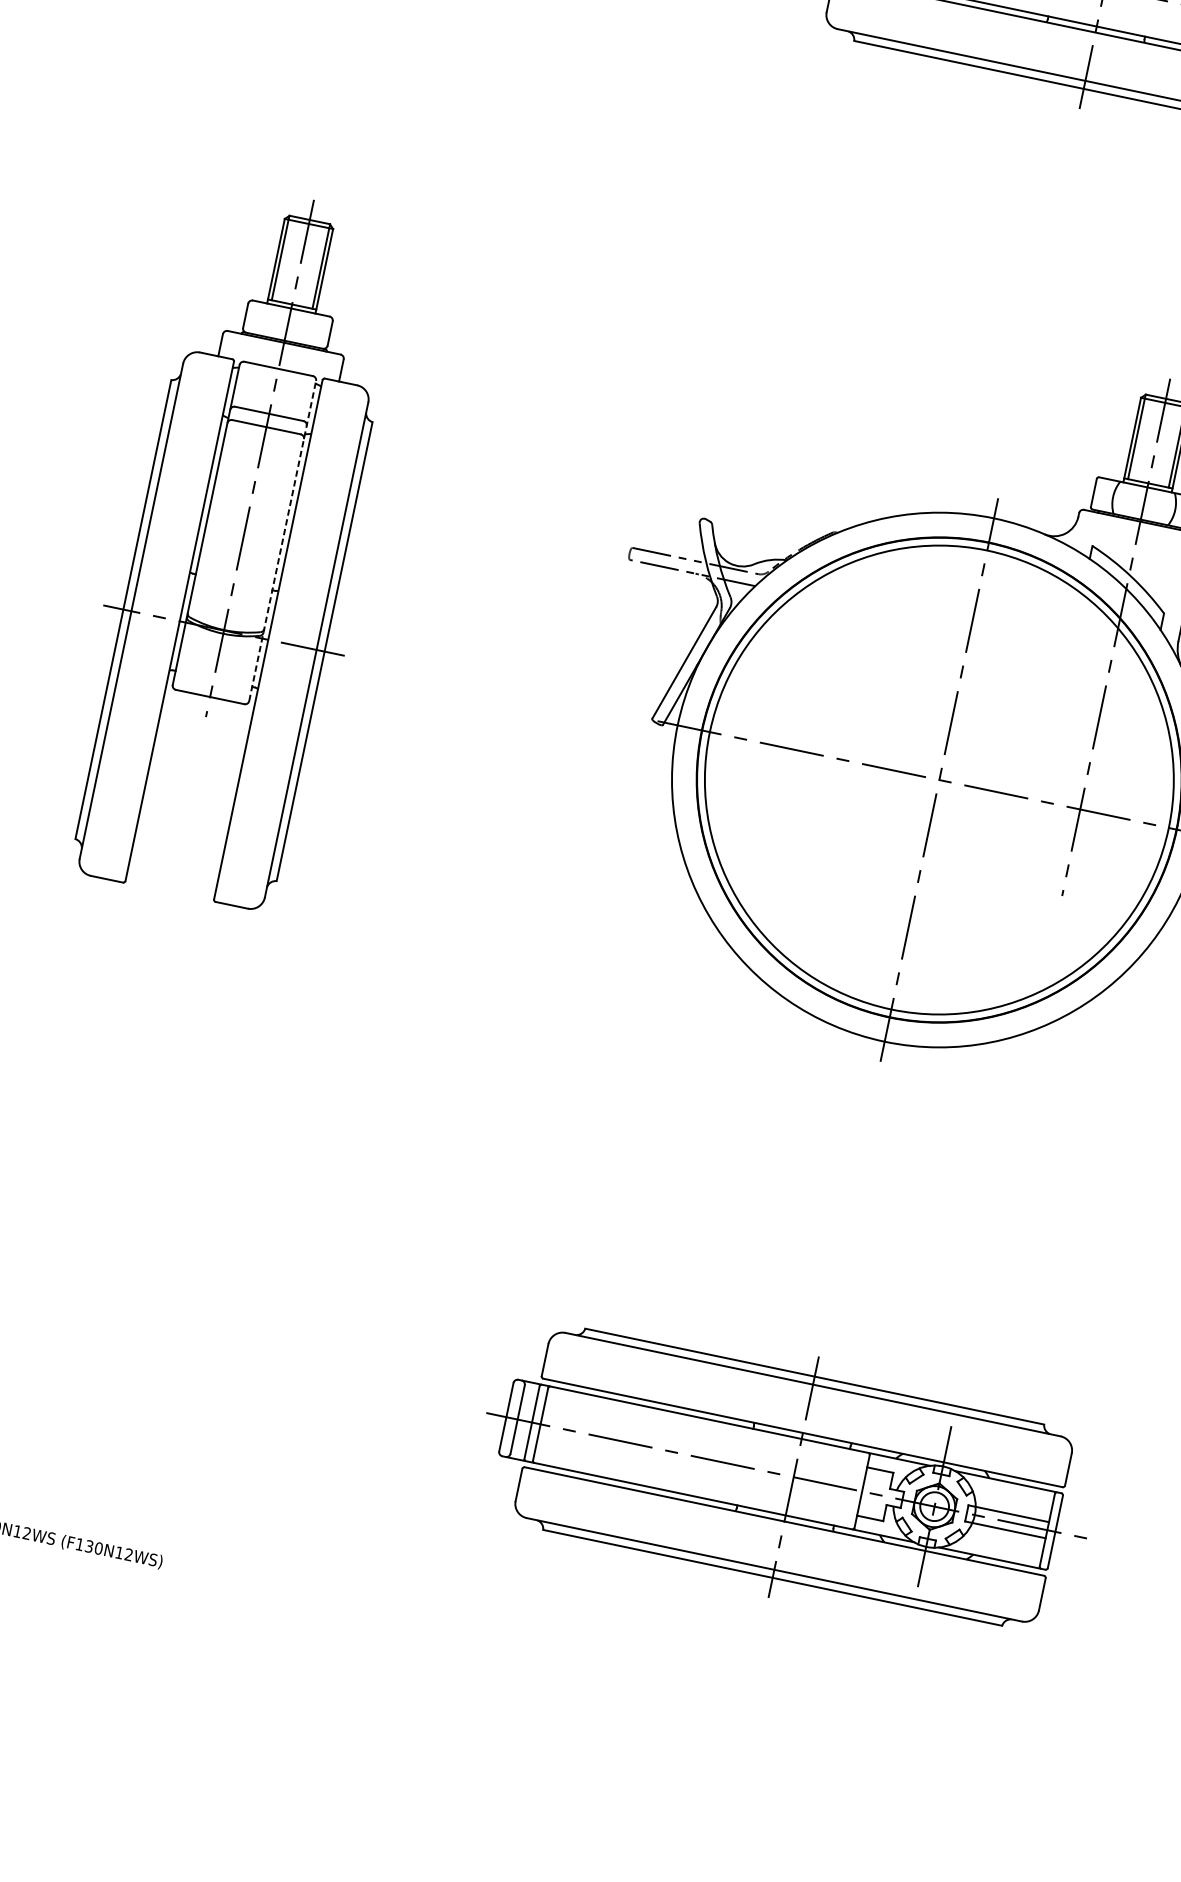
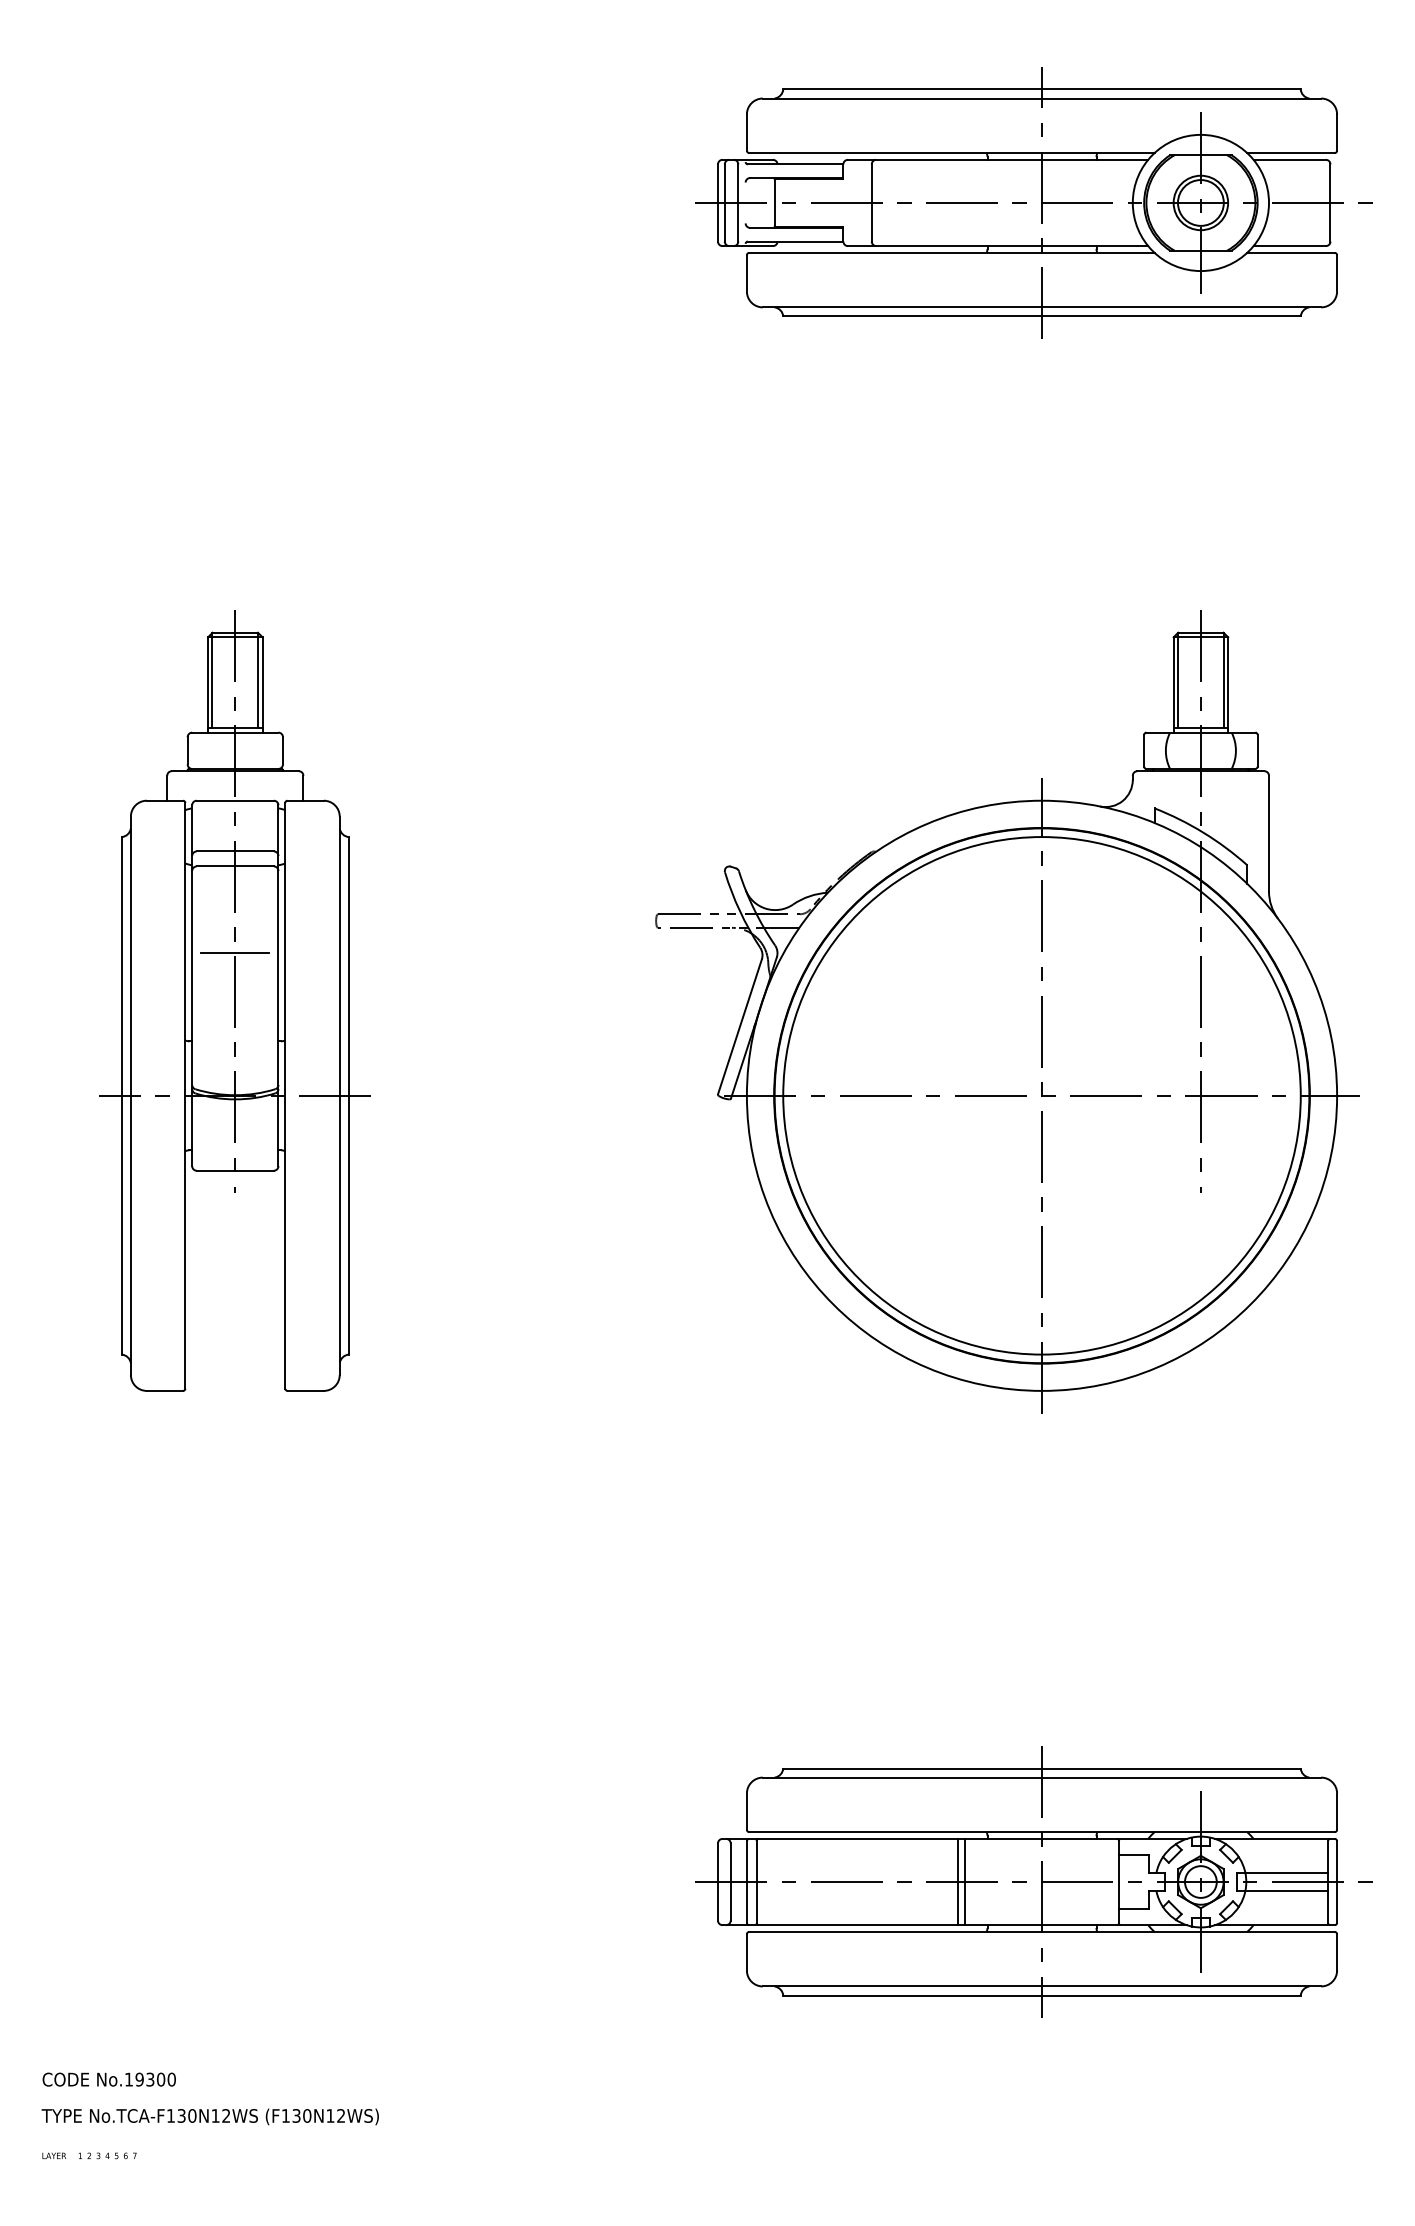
line: (250, 504) -> (235, 953), added
line: (282, 540) -> (278, 985), dashed -> solid
line: (719, 1461) -> (958, 1881), added
line: (725, 1462) -> (964, 1881), added

